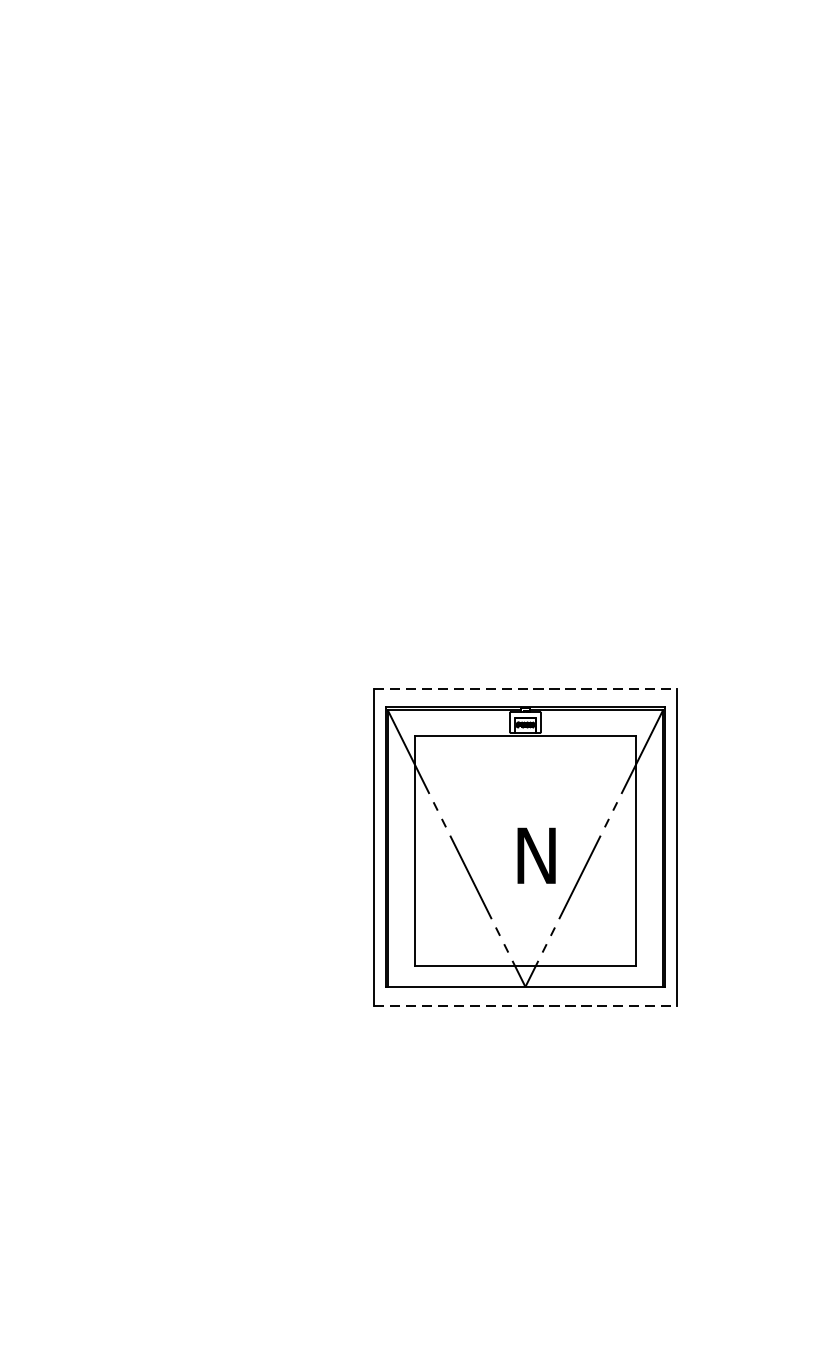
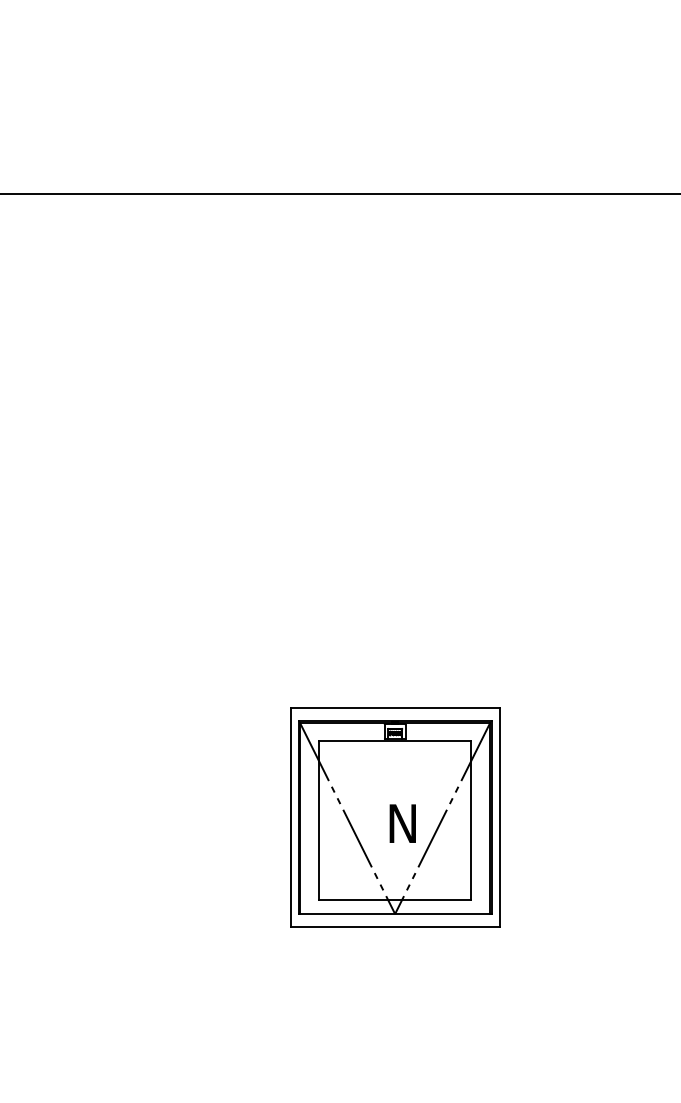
line: (525, 688) -> (395, 708), dashed -> solid
line: (525, 1004) -> (395, 926), dashed -> solid

